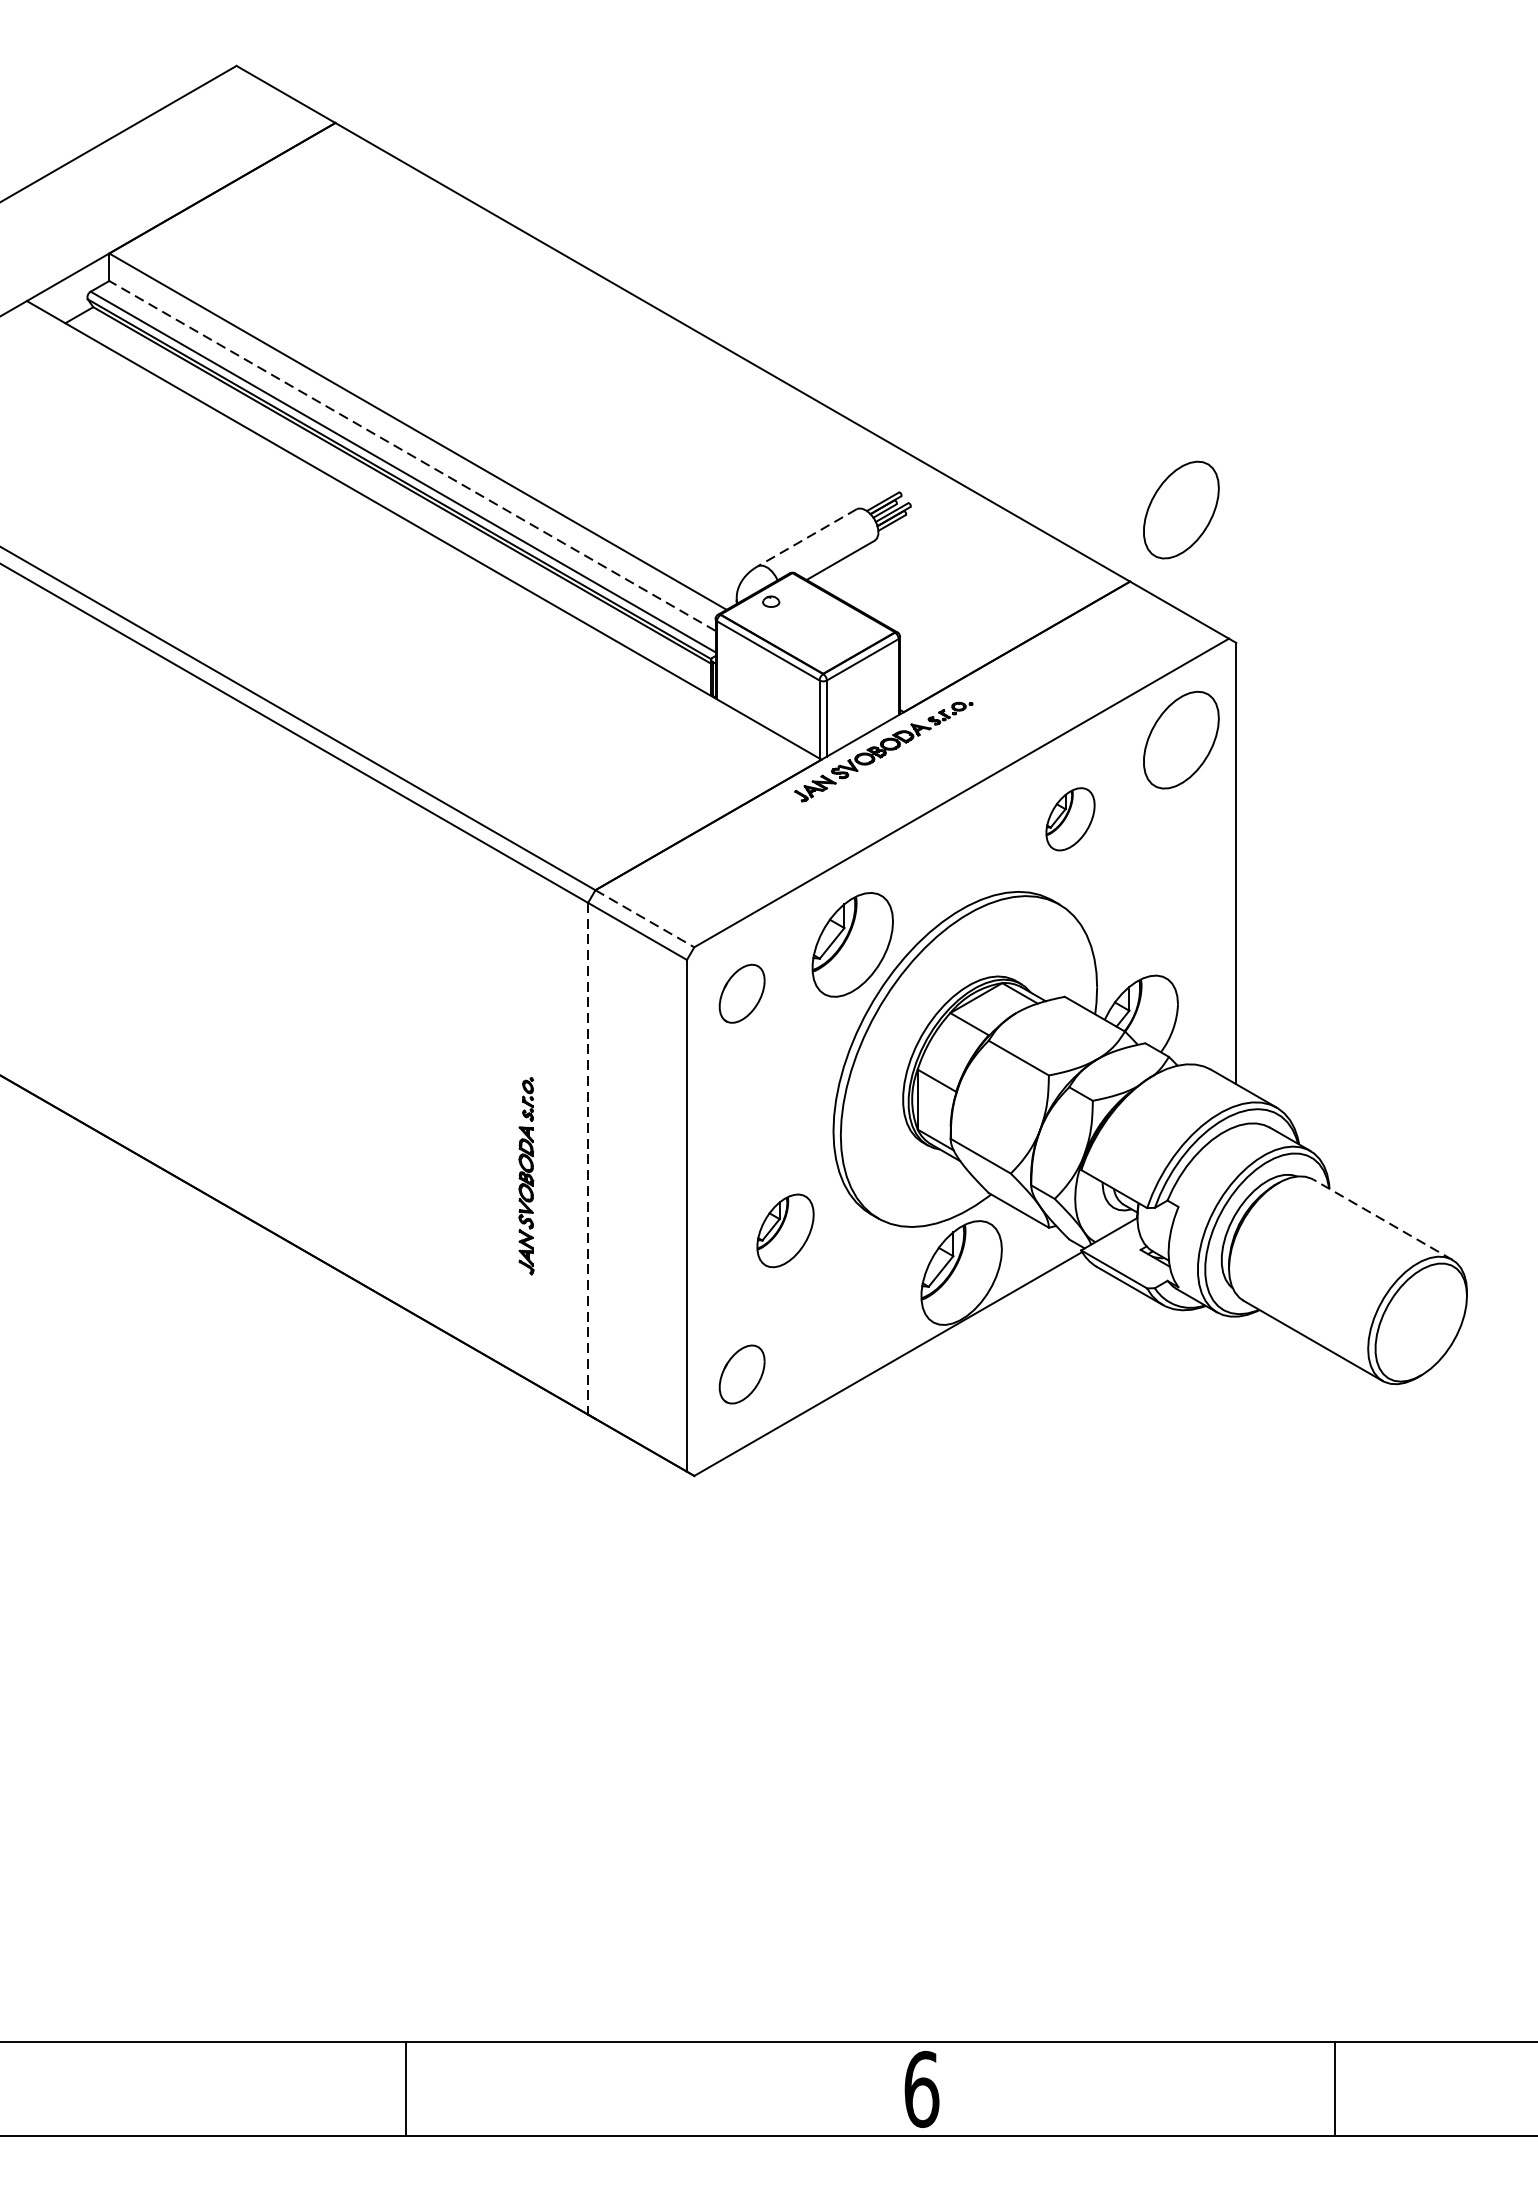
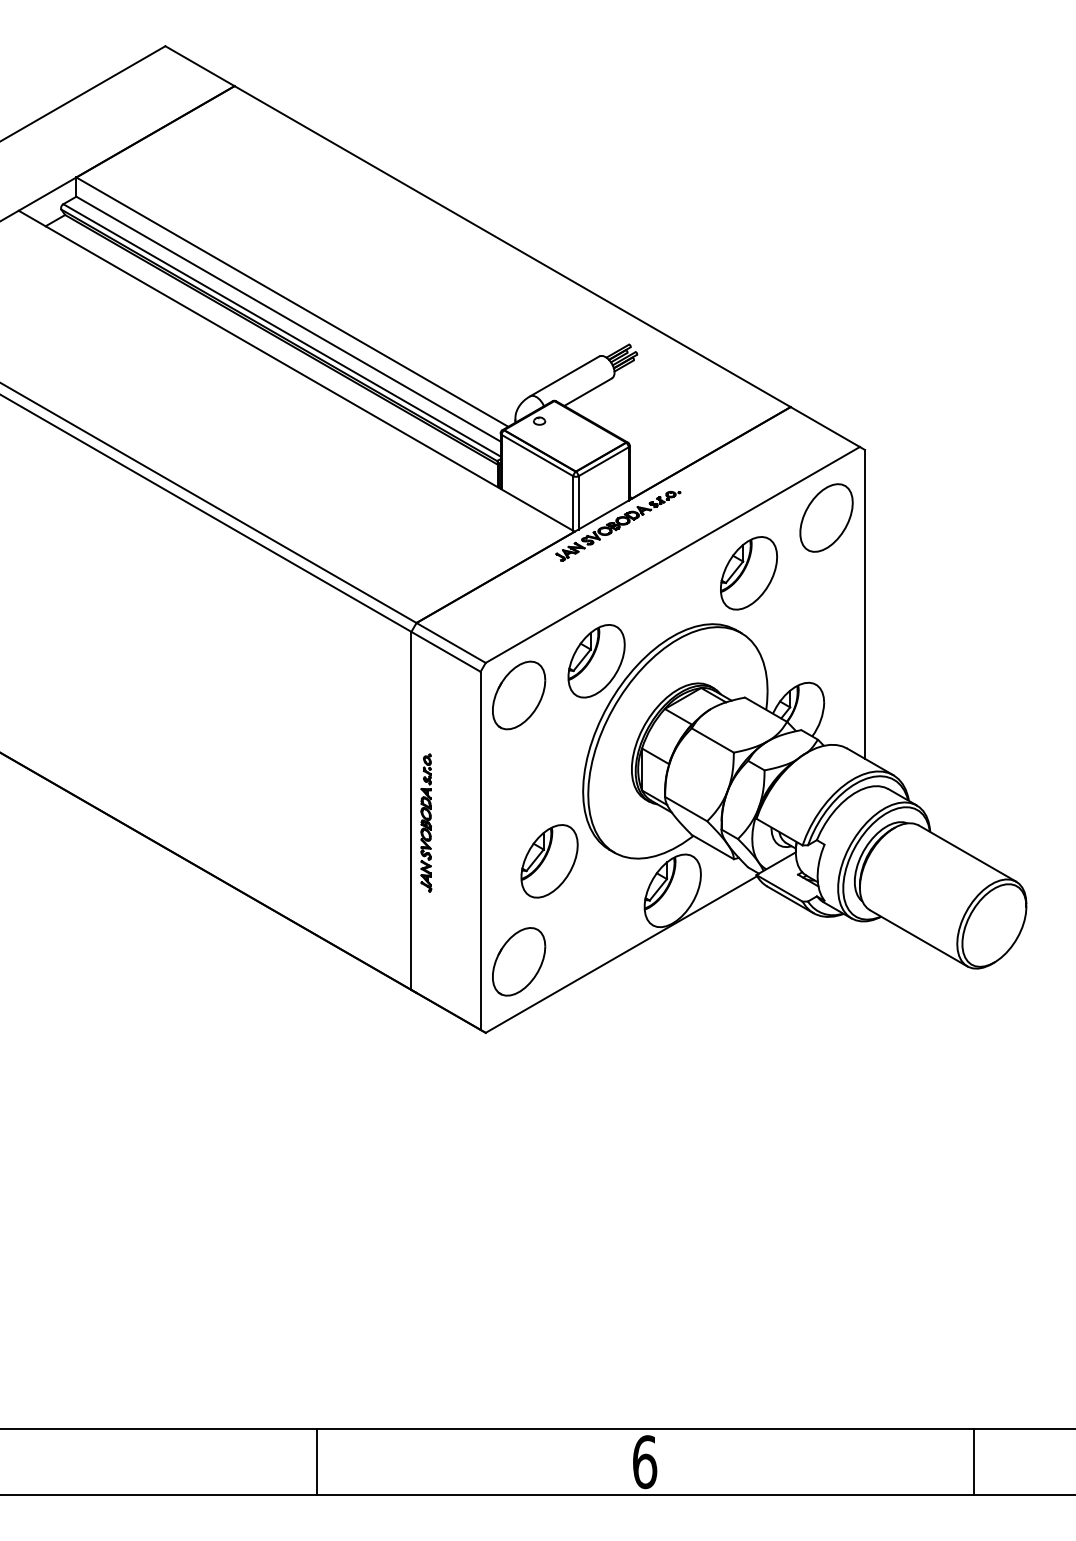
line: (412, 456) -> (288, 319), dashed -> solid
part: (1181, 509) -> (826, 356), removed
line: (806, 537) -> (564, 376), dashed -> solid
part: (1069, 819) -> (748, 573), size x1.67
line: (645, 918) -> (451, 642), dashed -> solid
part: (742, 993) -> (519, 695), size x1.67
line: (588, 1159) -> (411, 811), dashed -> solid
part: (526, 1175) -> (426, 822), moved
line: (1382, 1219) -> (967, 853), dashed -> solid
part: (785, 1231) -> (549, 861), size x1.43
part: (742, 1373) -> (519, 961), size x1.67
line: (406, 2088) -> (317, 1461), moved
line: (1334, 2088) -> (973, 1461), moved

